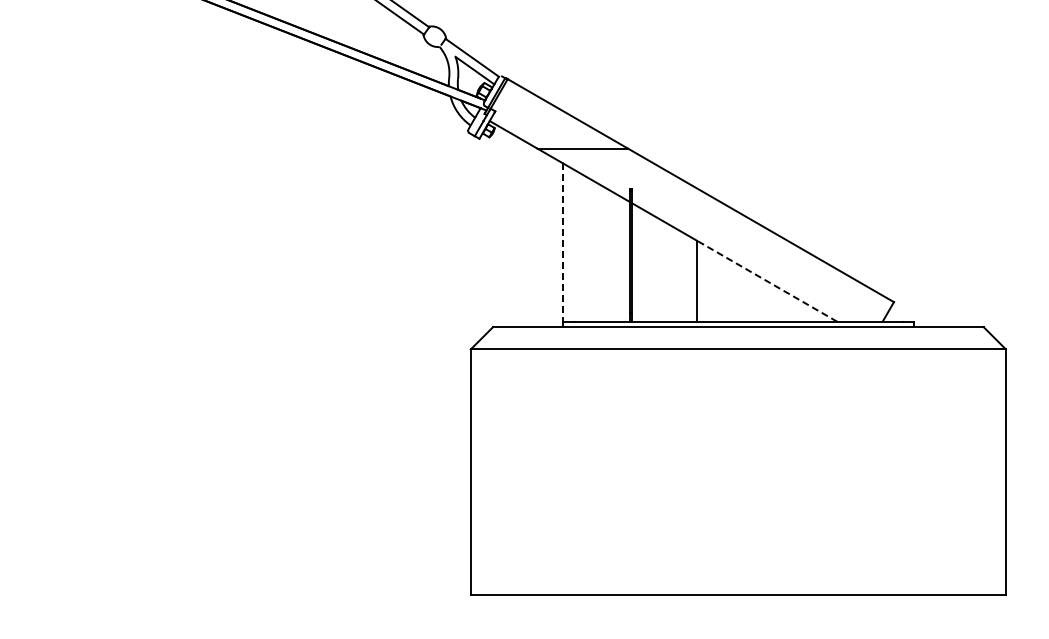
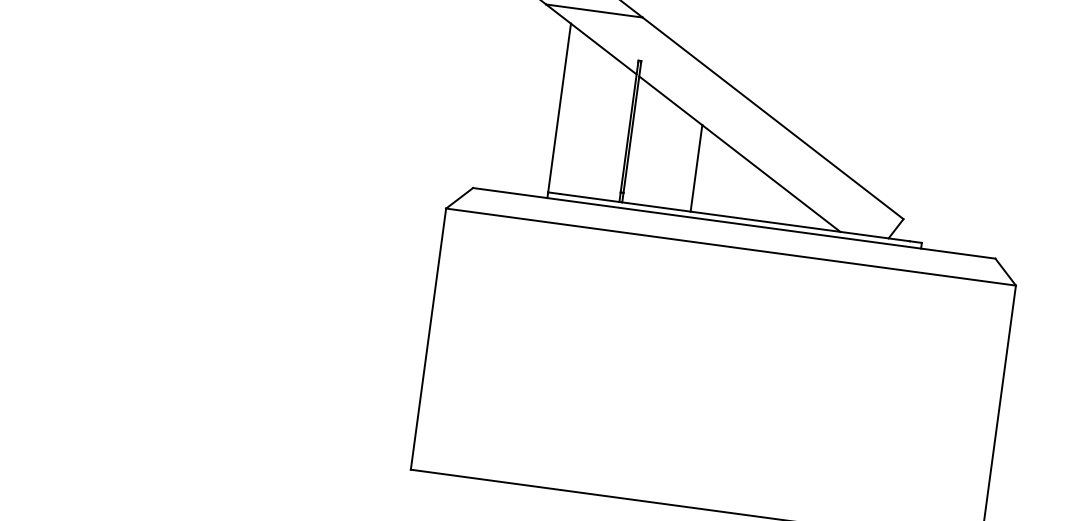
line: (562, 243) -> (559, 108), dashed -> solid
line: (766, 280) -> (770, 177), dashed -> solid

